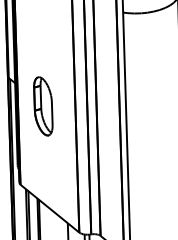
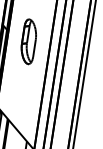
part: (43, 106) -> (28, 41), moved

